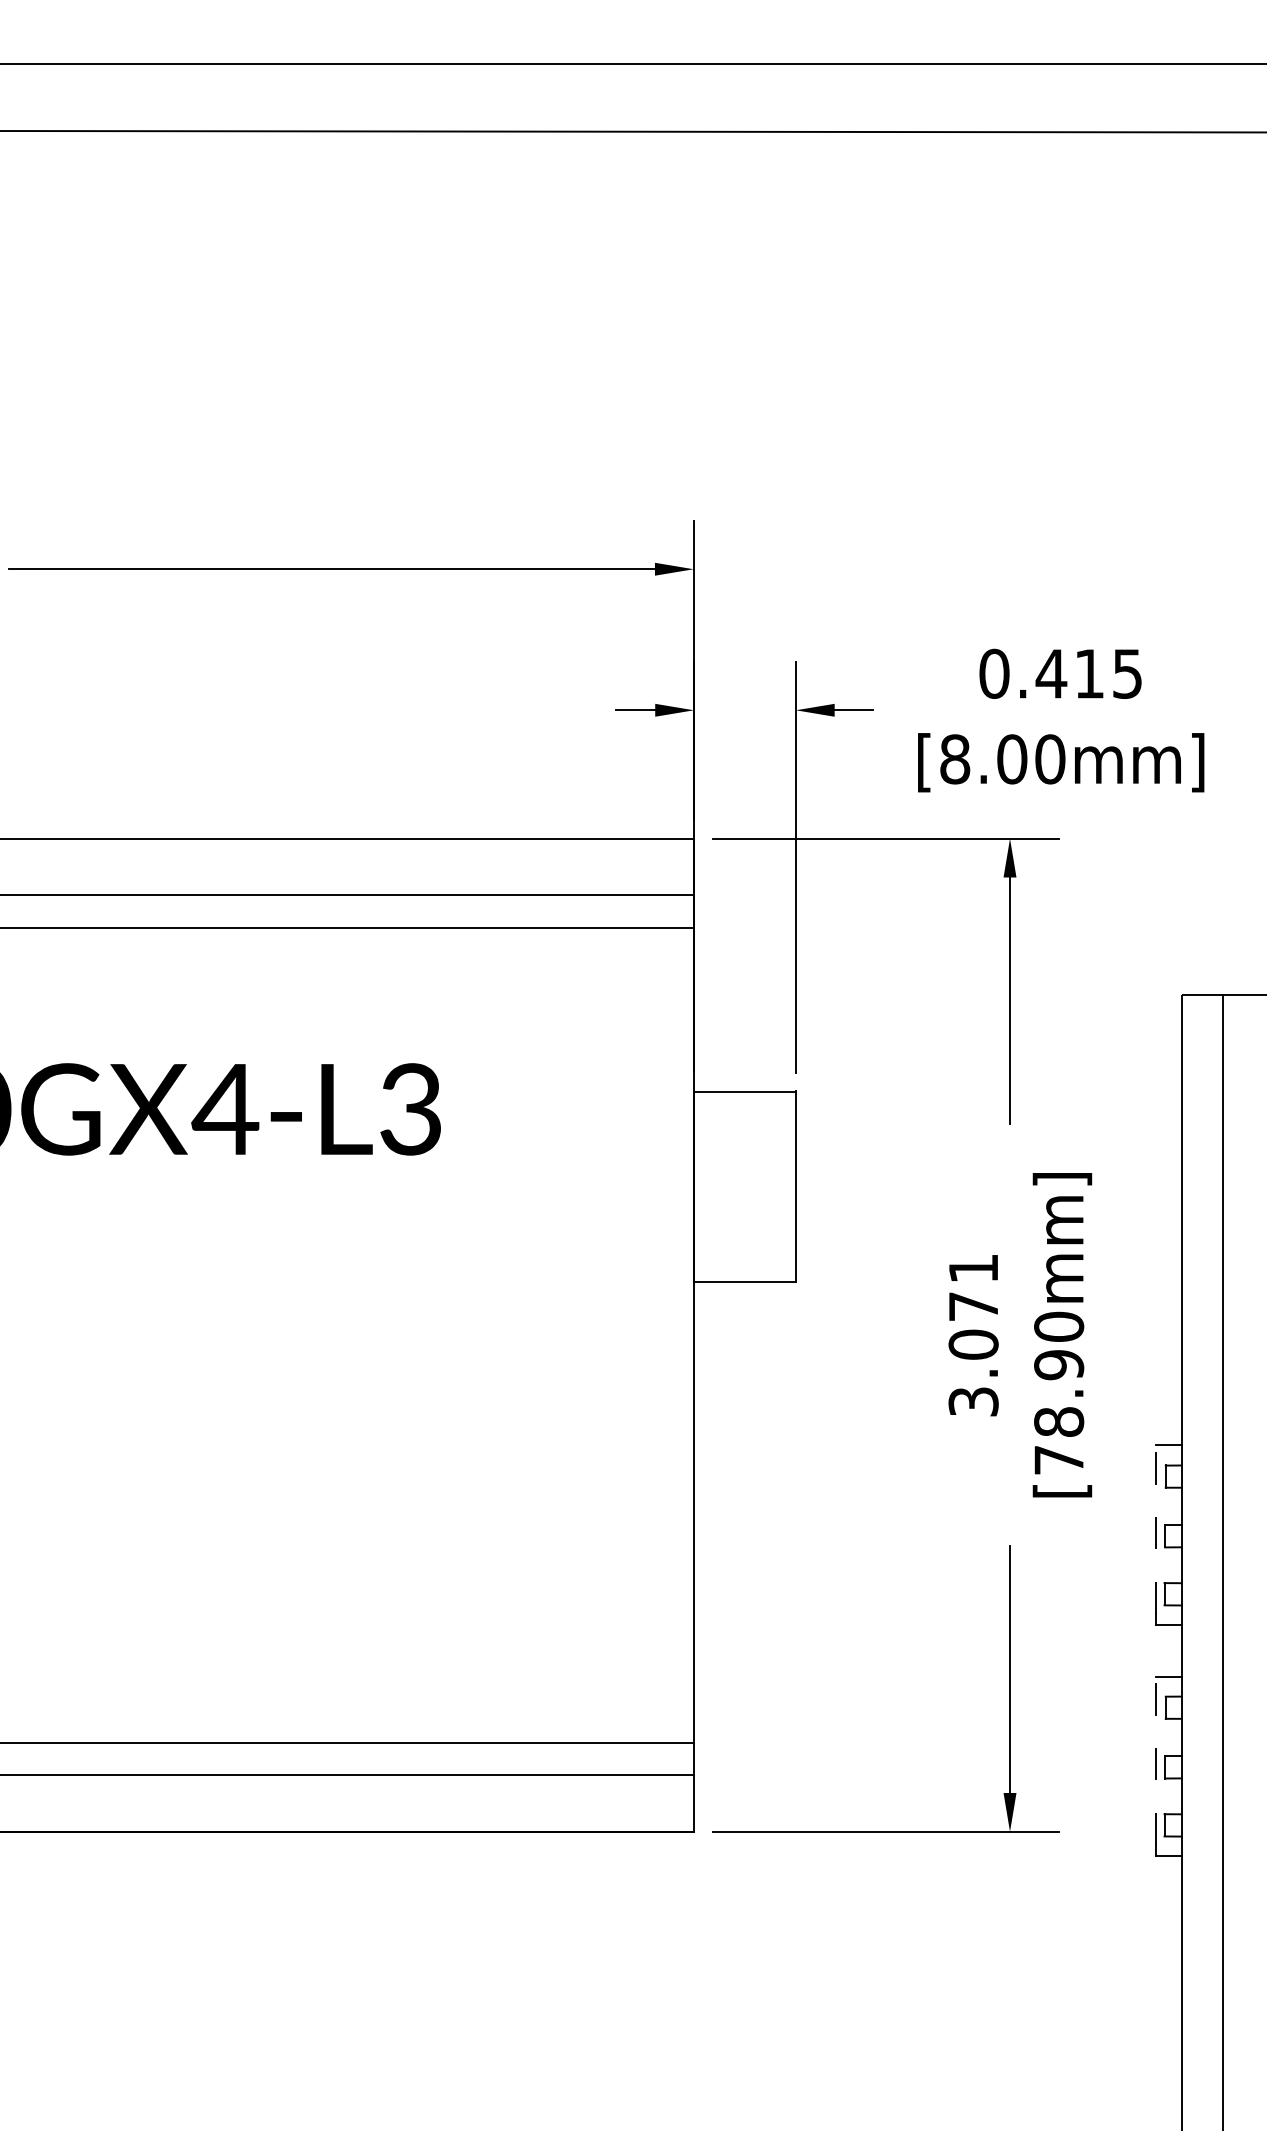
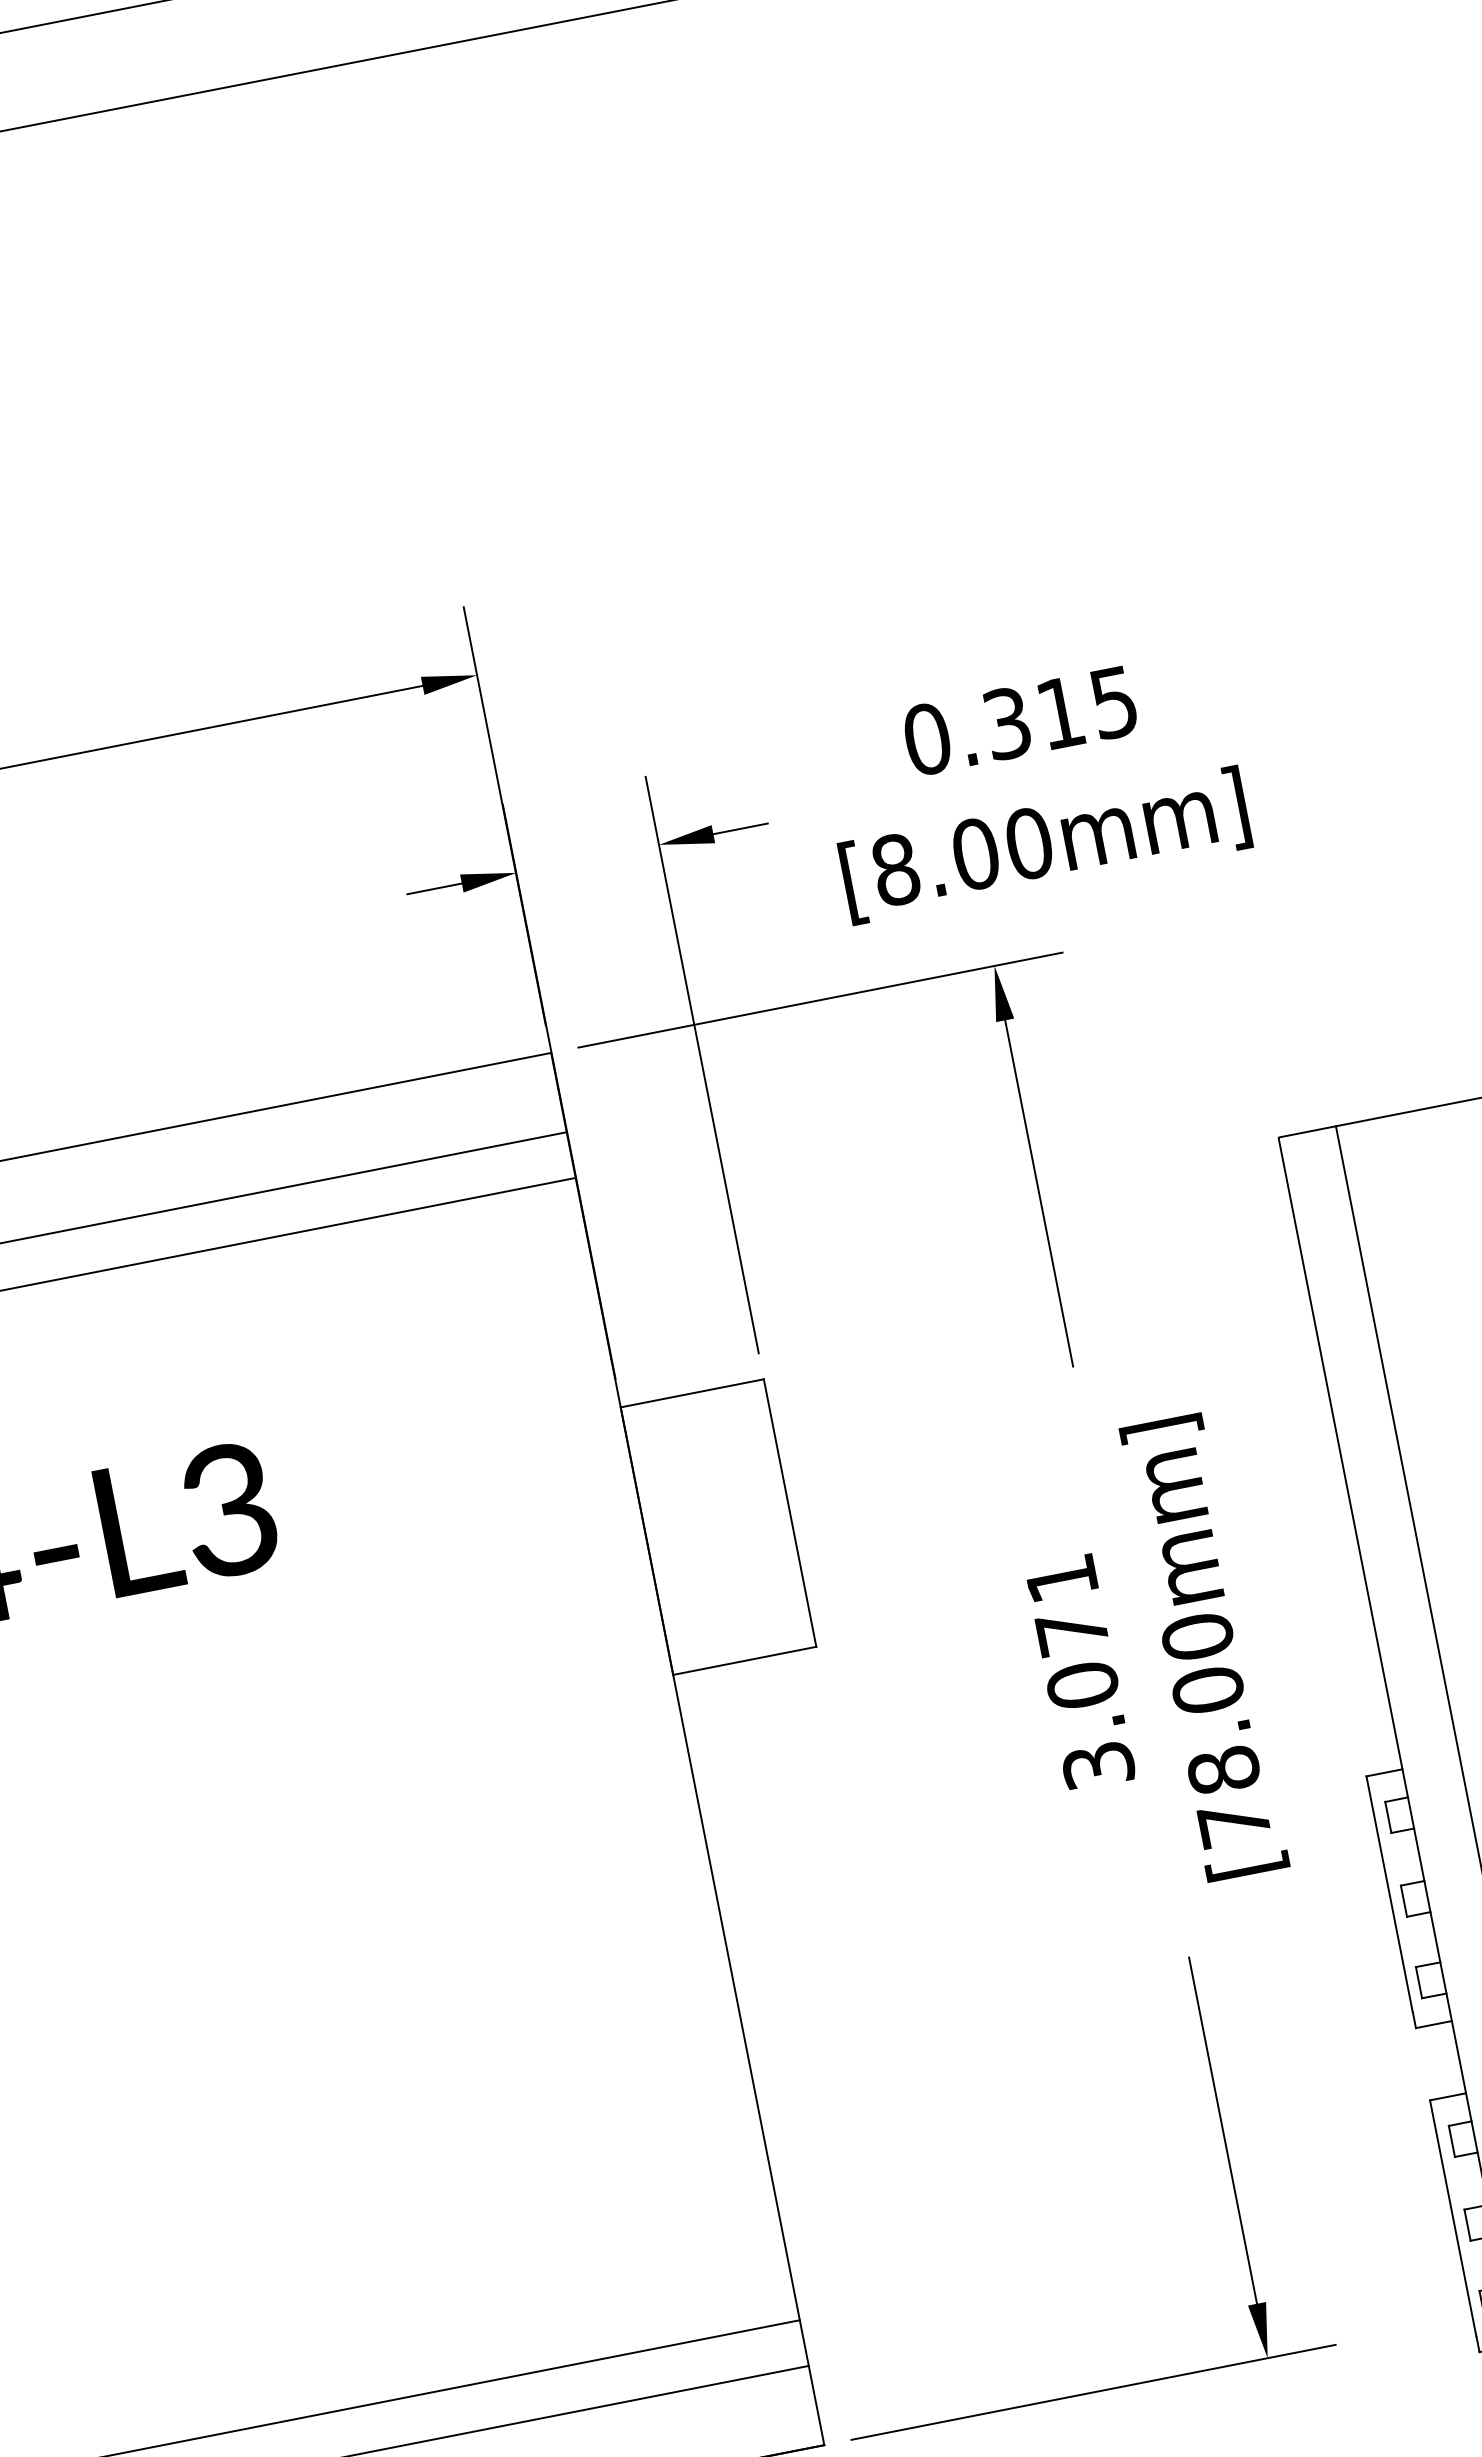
text: (1051, 673) -> (1007, 722), 0.415 -> 0.315
text: (1059, 1365) -> (1208, 1690), [78.90mm] -> [78.00mm]
line: (1156, 1529) -> (1389, 1894), dashed -> solid
line: (1156, 1760) -> (1453, 2217), dashed -> solid

